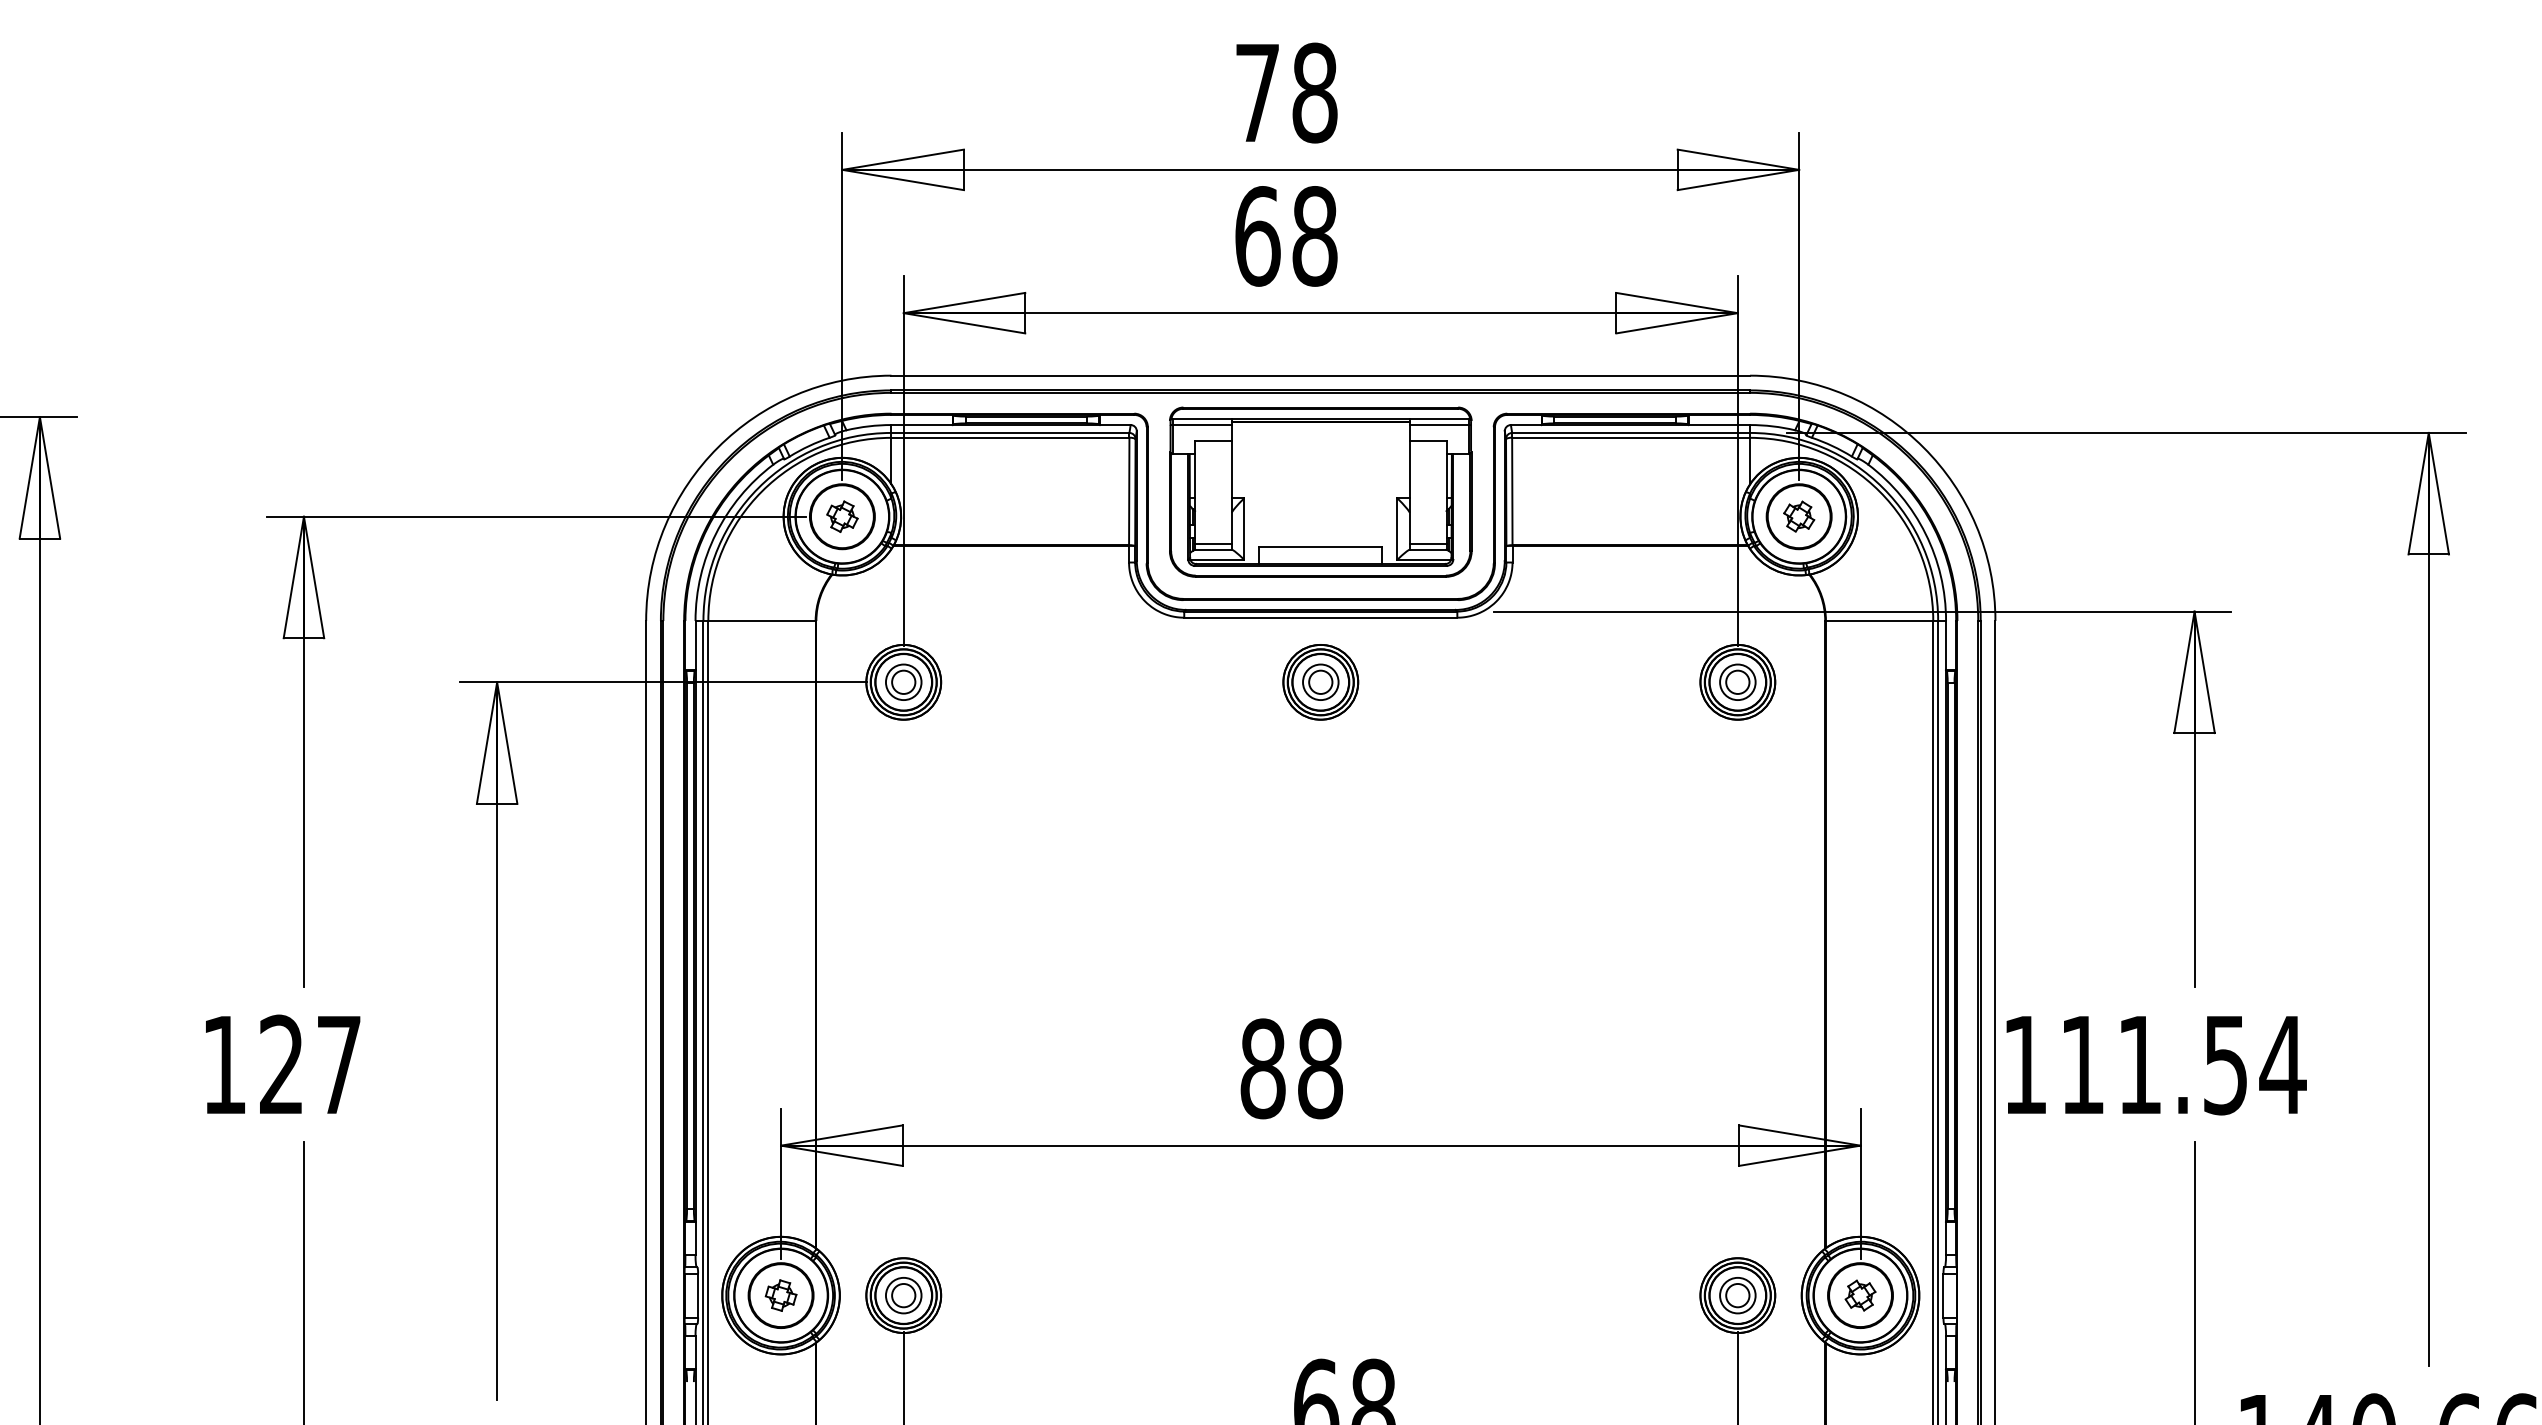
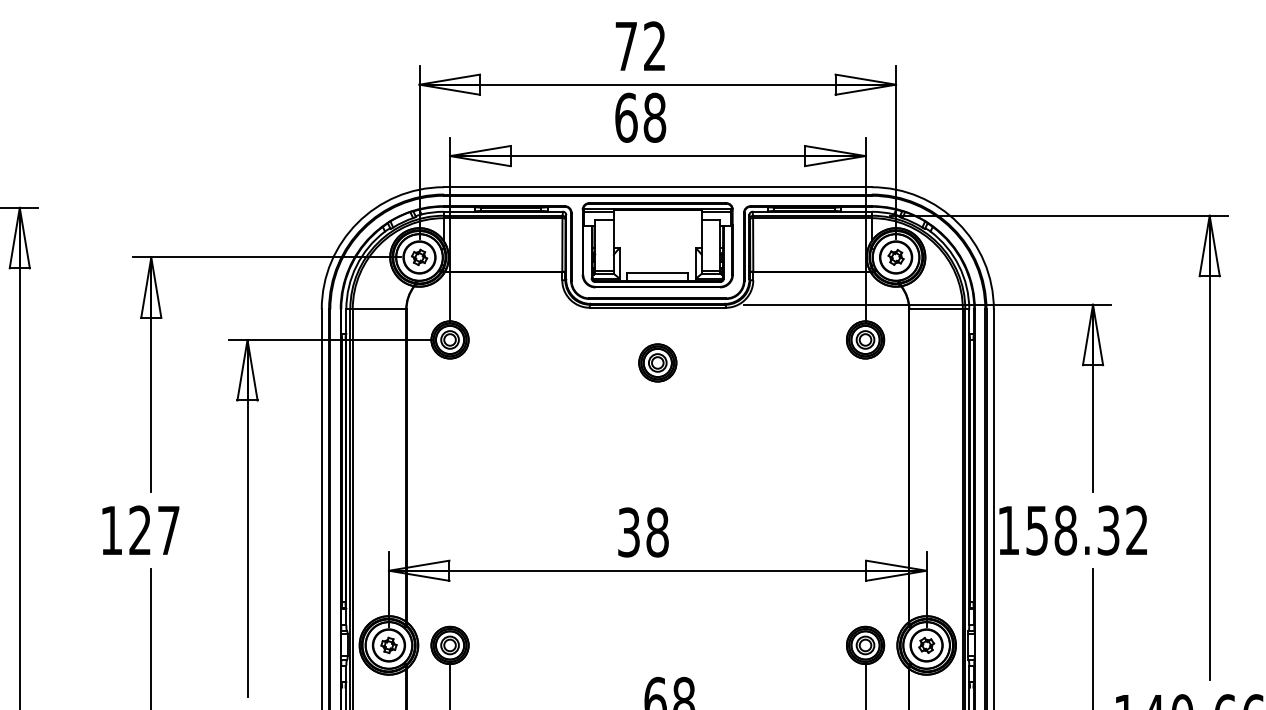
text: (1314, 93) -> (654, 46), 78 -> 72
part: (1320, 681) -> (657, 362), moved
text: (2183, 1064) -> (1087, 530), 111.54 -> 158.32
text: (1263, 1068) -> (629, 532), 88 -> 38

